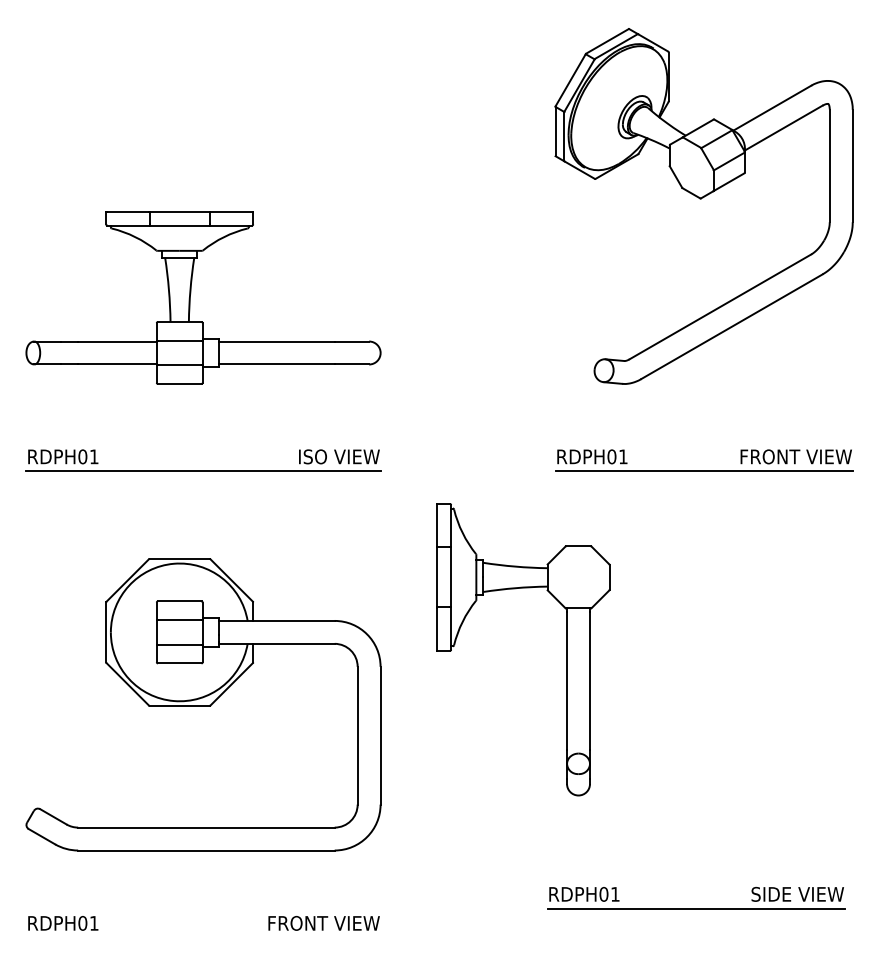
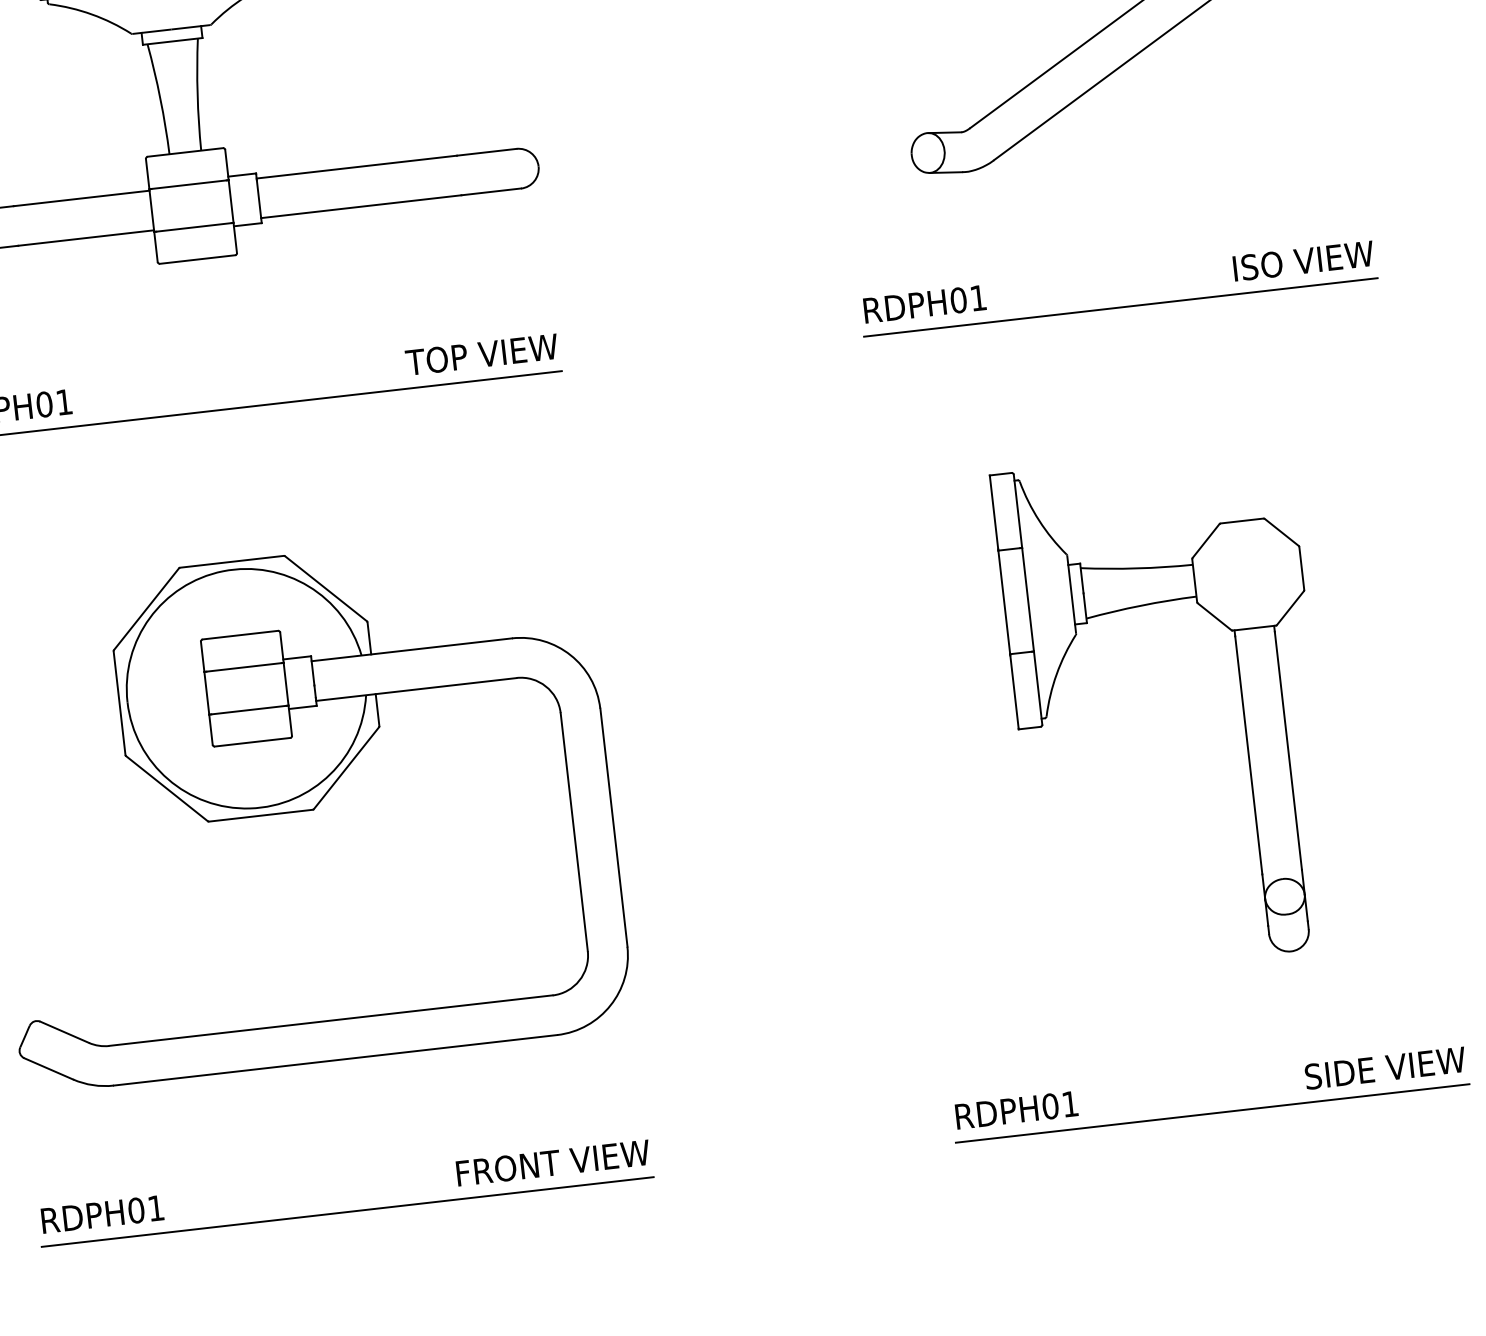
text: (309, 456) -> (436, 359), ISO VIEW -> TOP VIEW
text: (770, 456) -> (1232, 268), FRONT VIEW -> ISO VIEW
part: (566, 649) -> (1241, 701), moved
part: (696, 908) -> (1213, 1112), moved
line: (203, 937) -> (347, 1211), added

